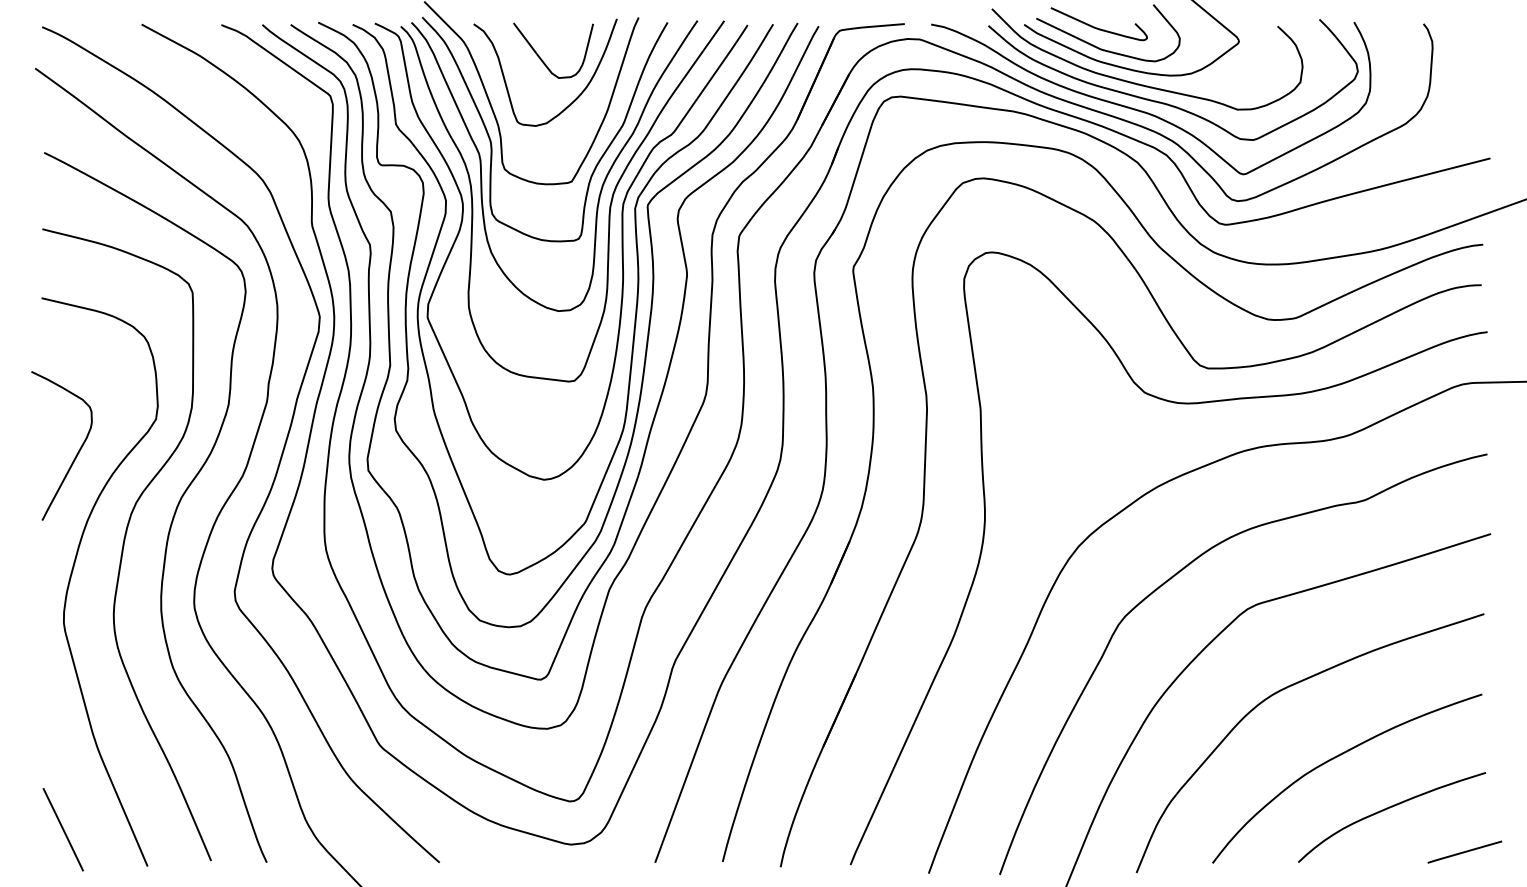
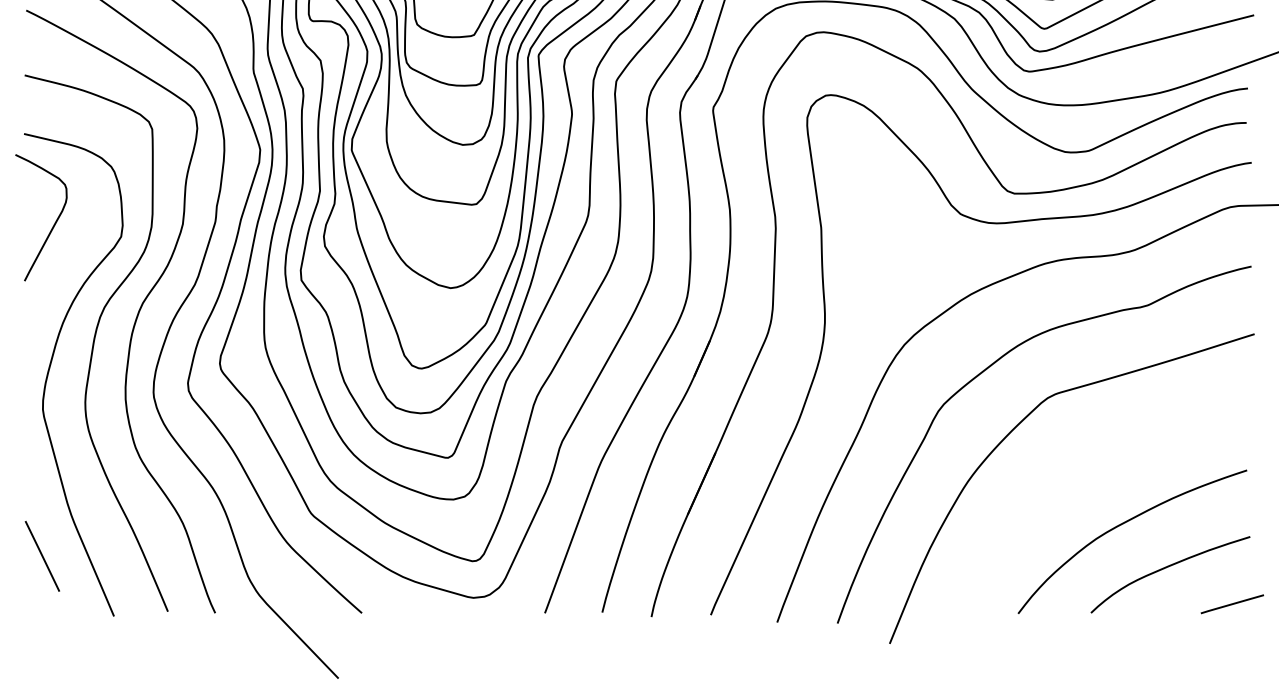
curve: (75, 455) -> (52, 225), moved
curve: (1283, 690) -> (1078, 467), removed
line: (62, 829) -> (41, 556), moved

